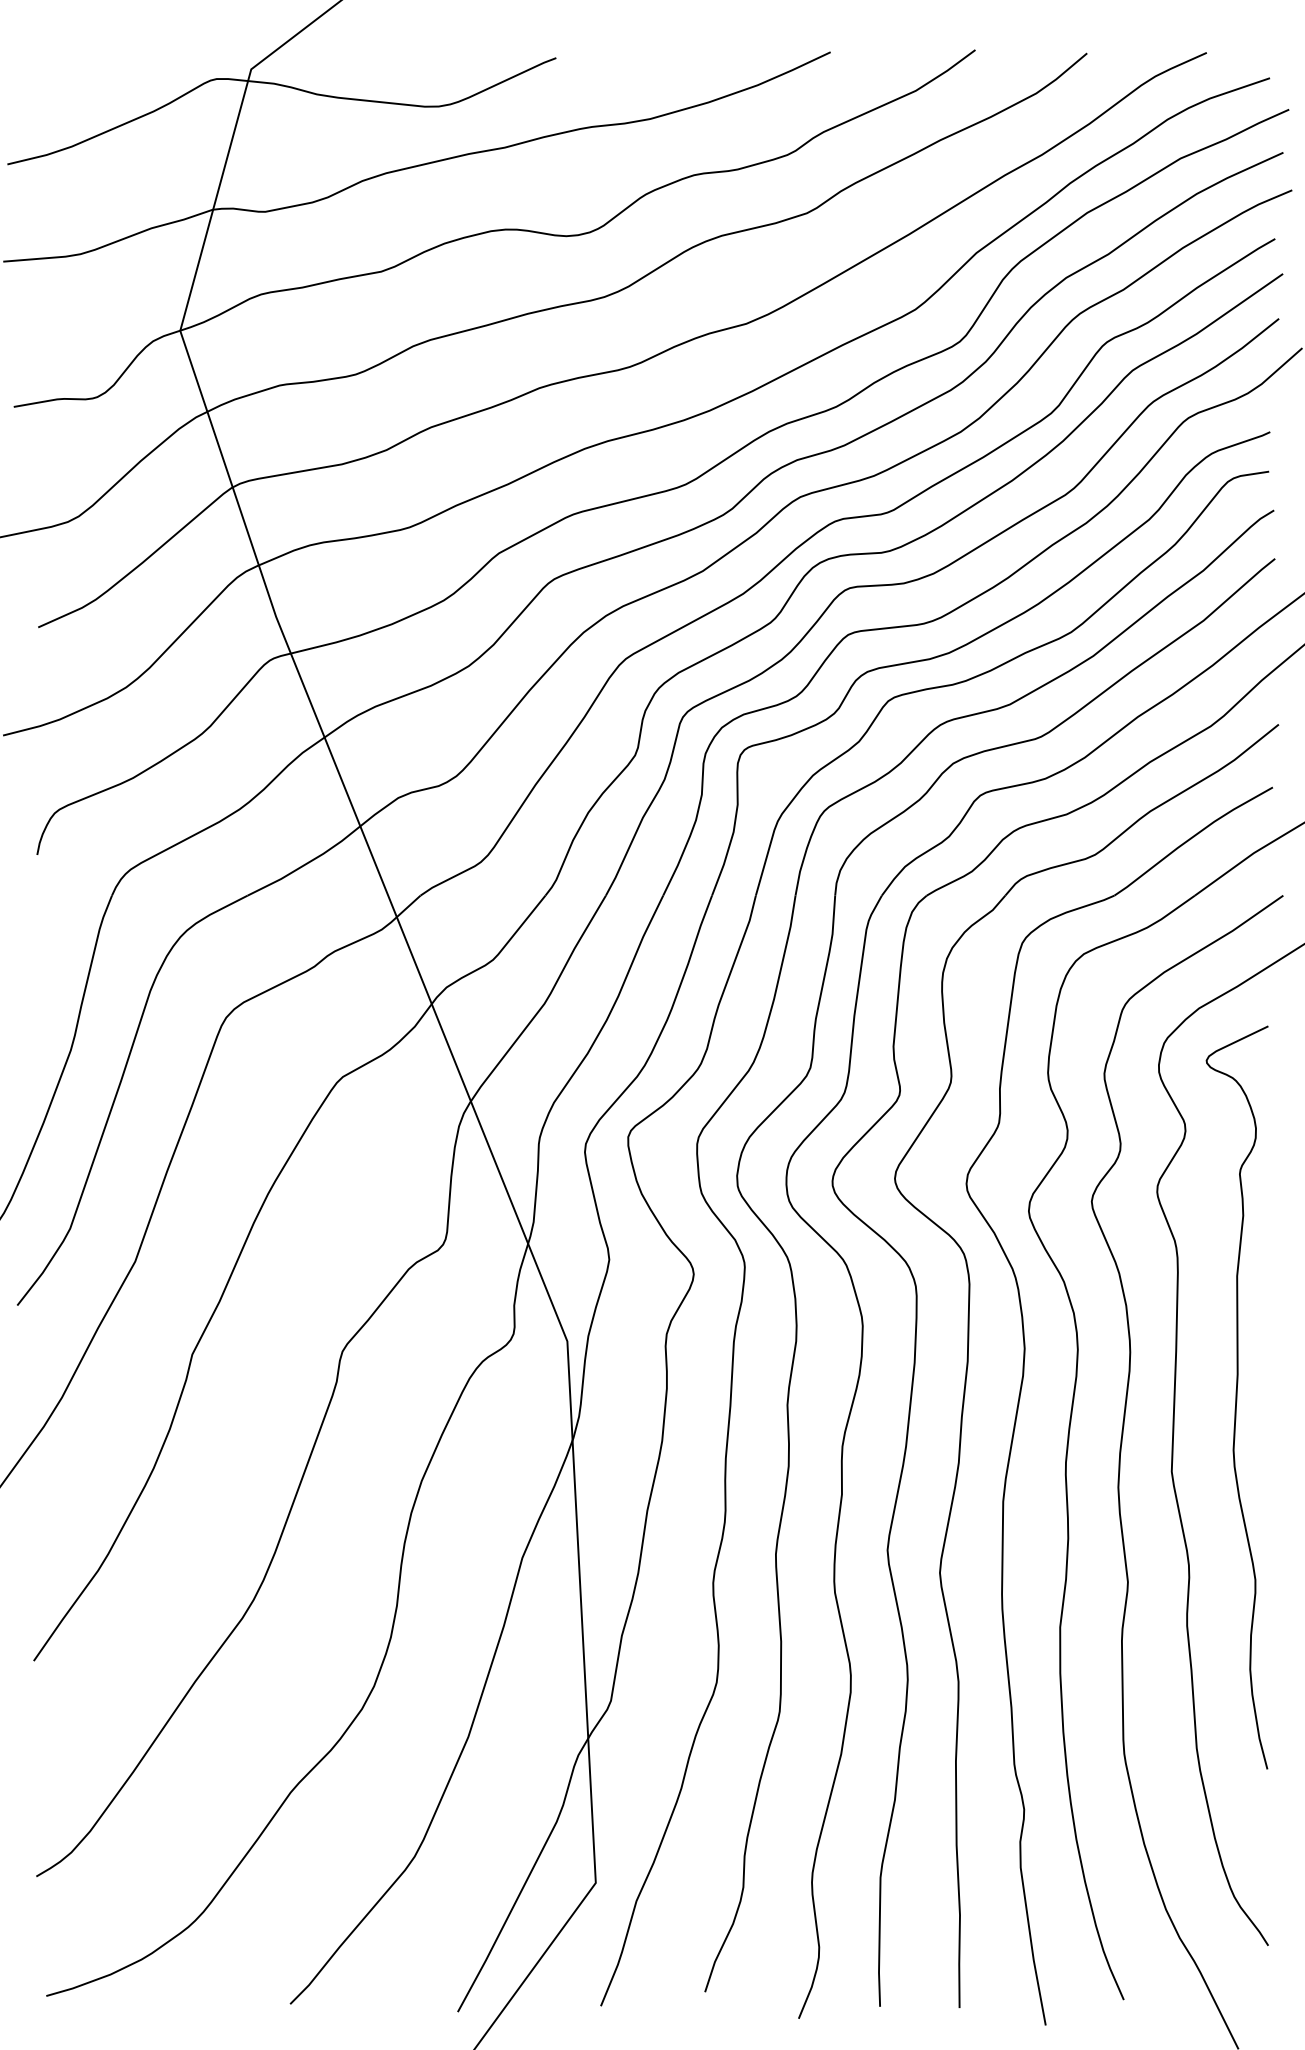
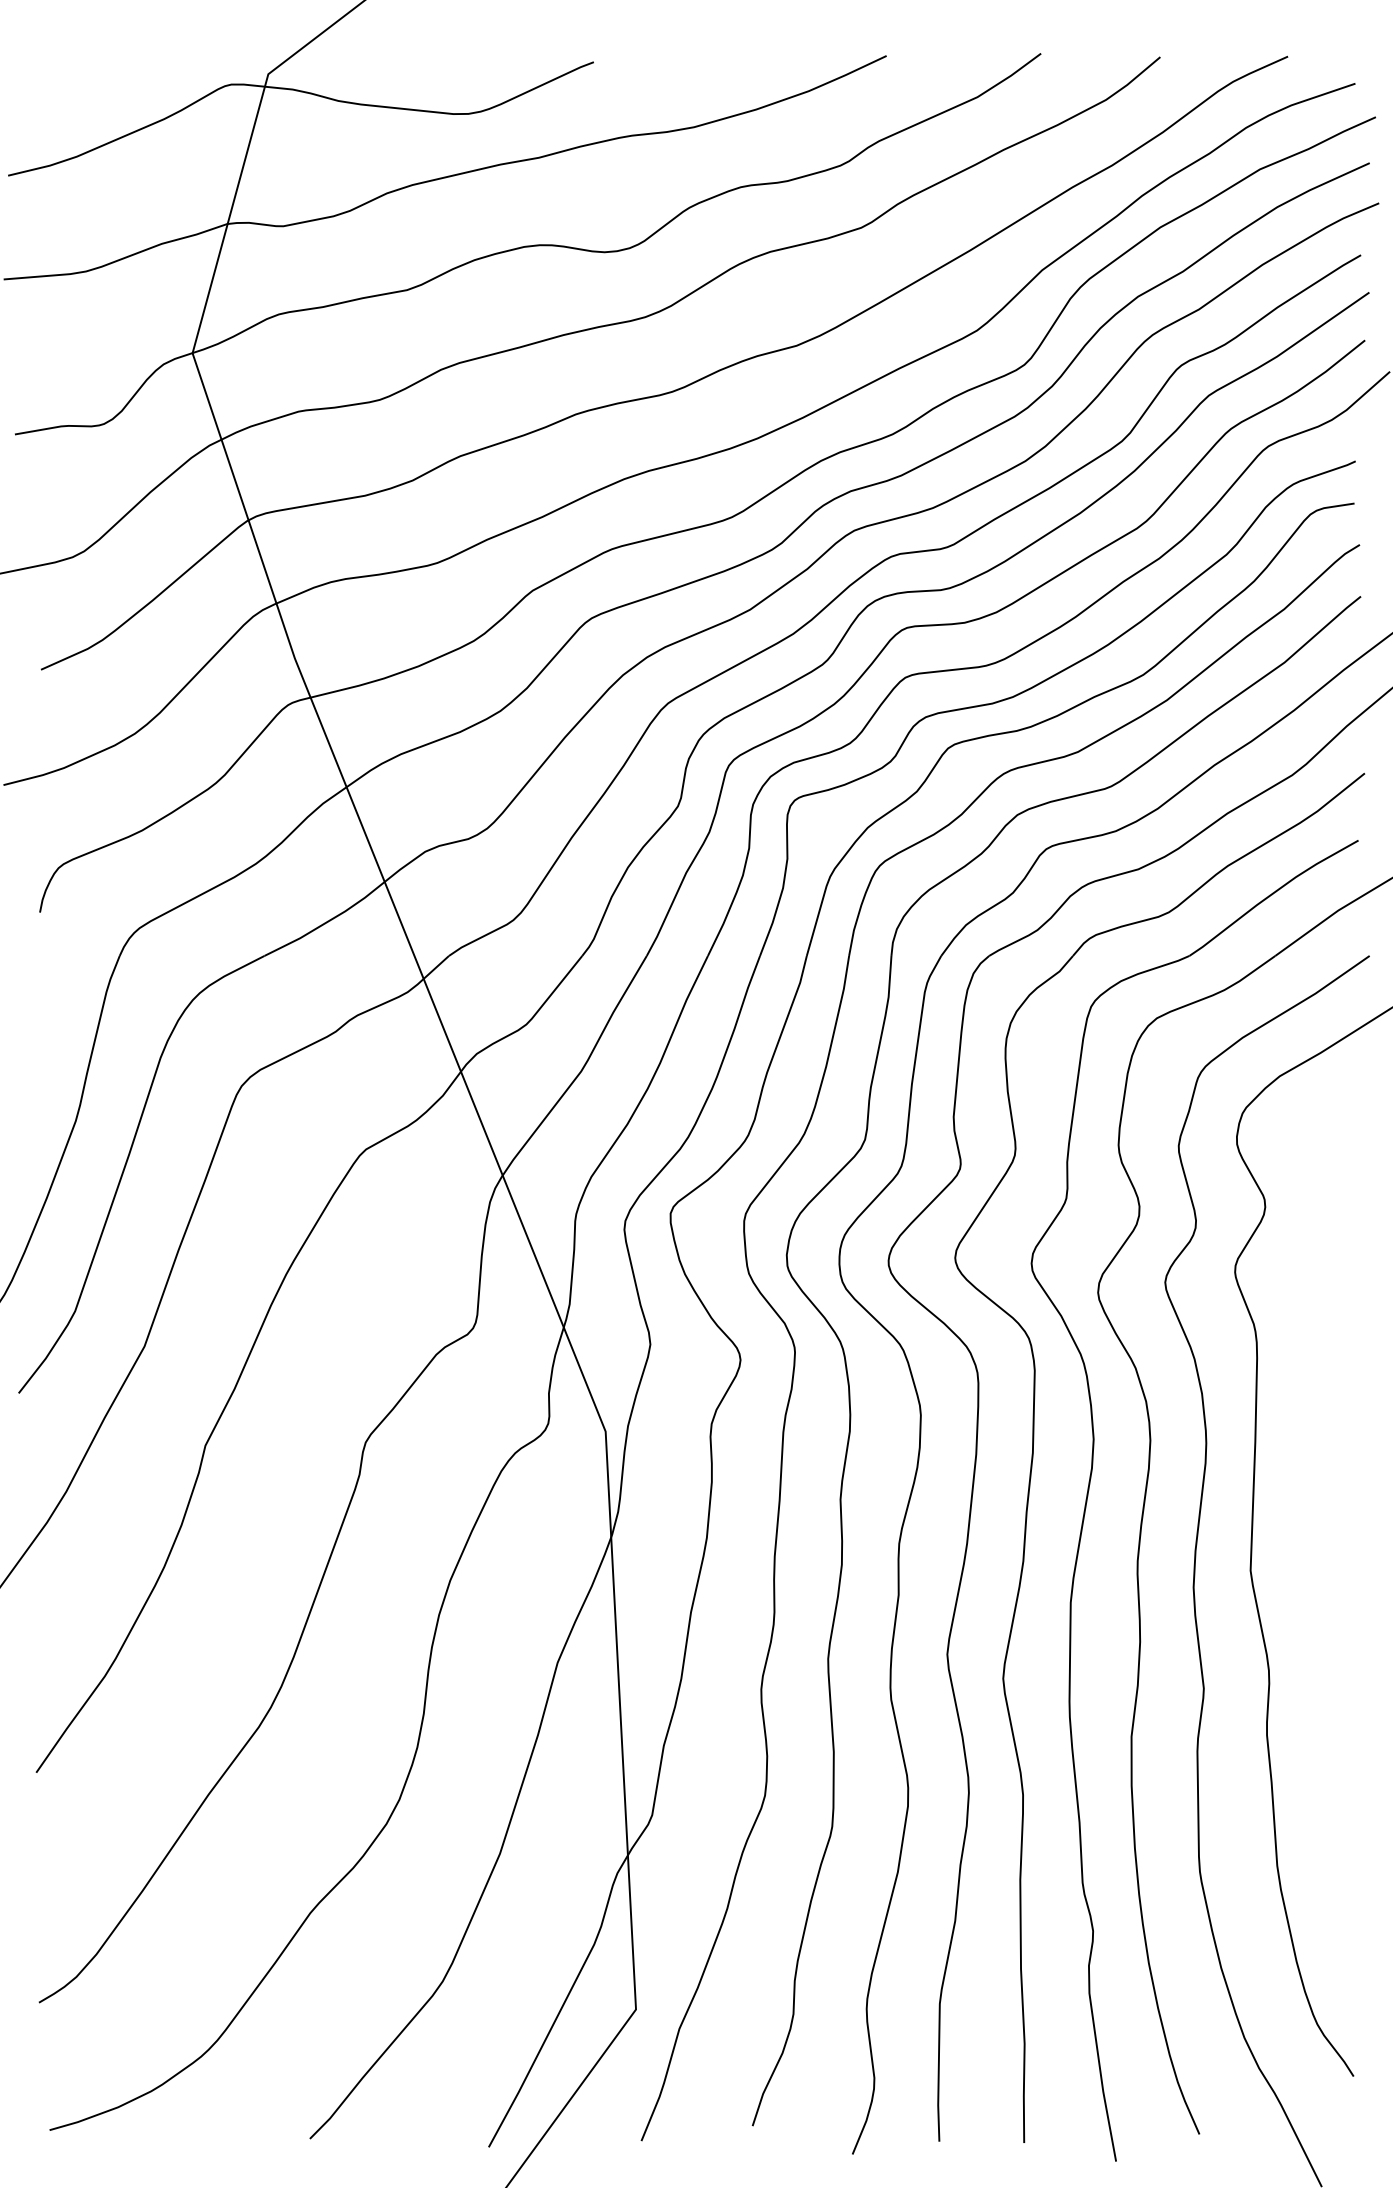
curve: (1236, 1397) -> (1319, 1491), removed

